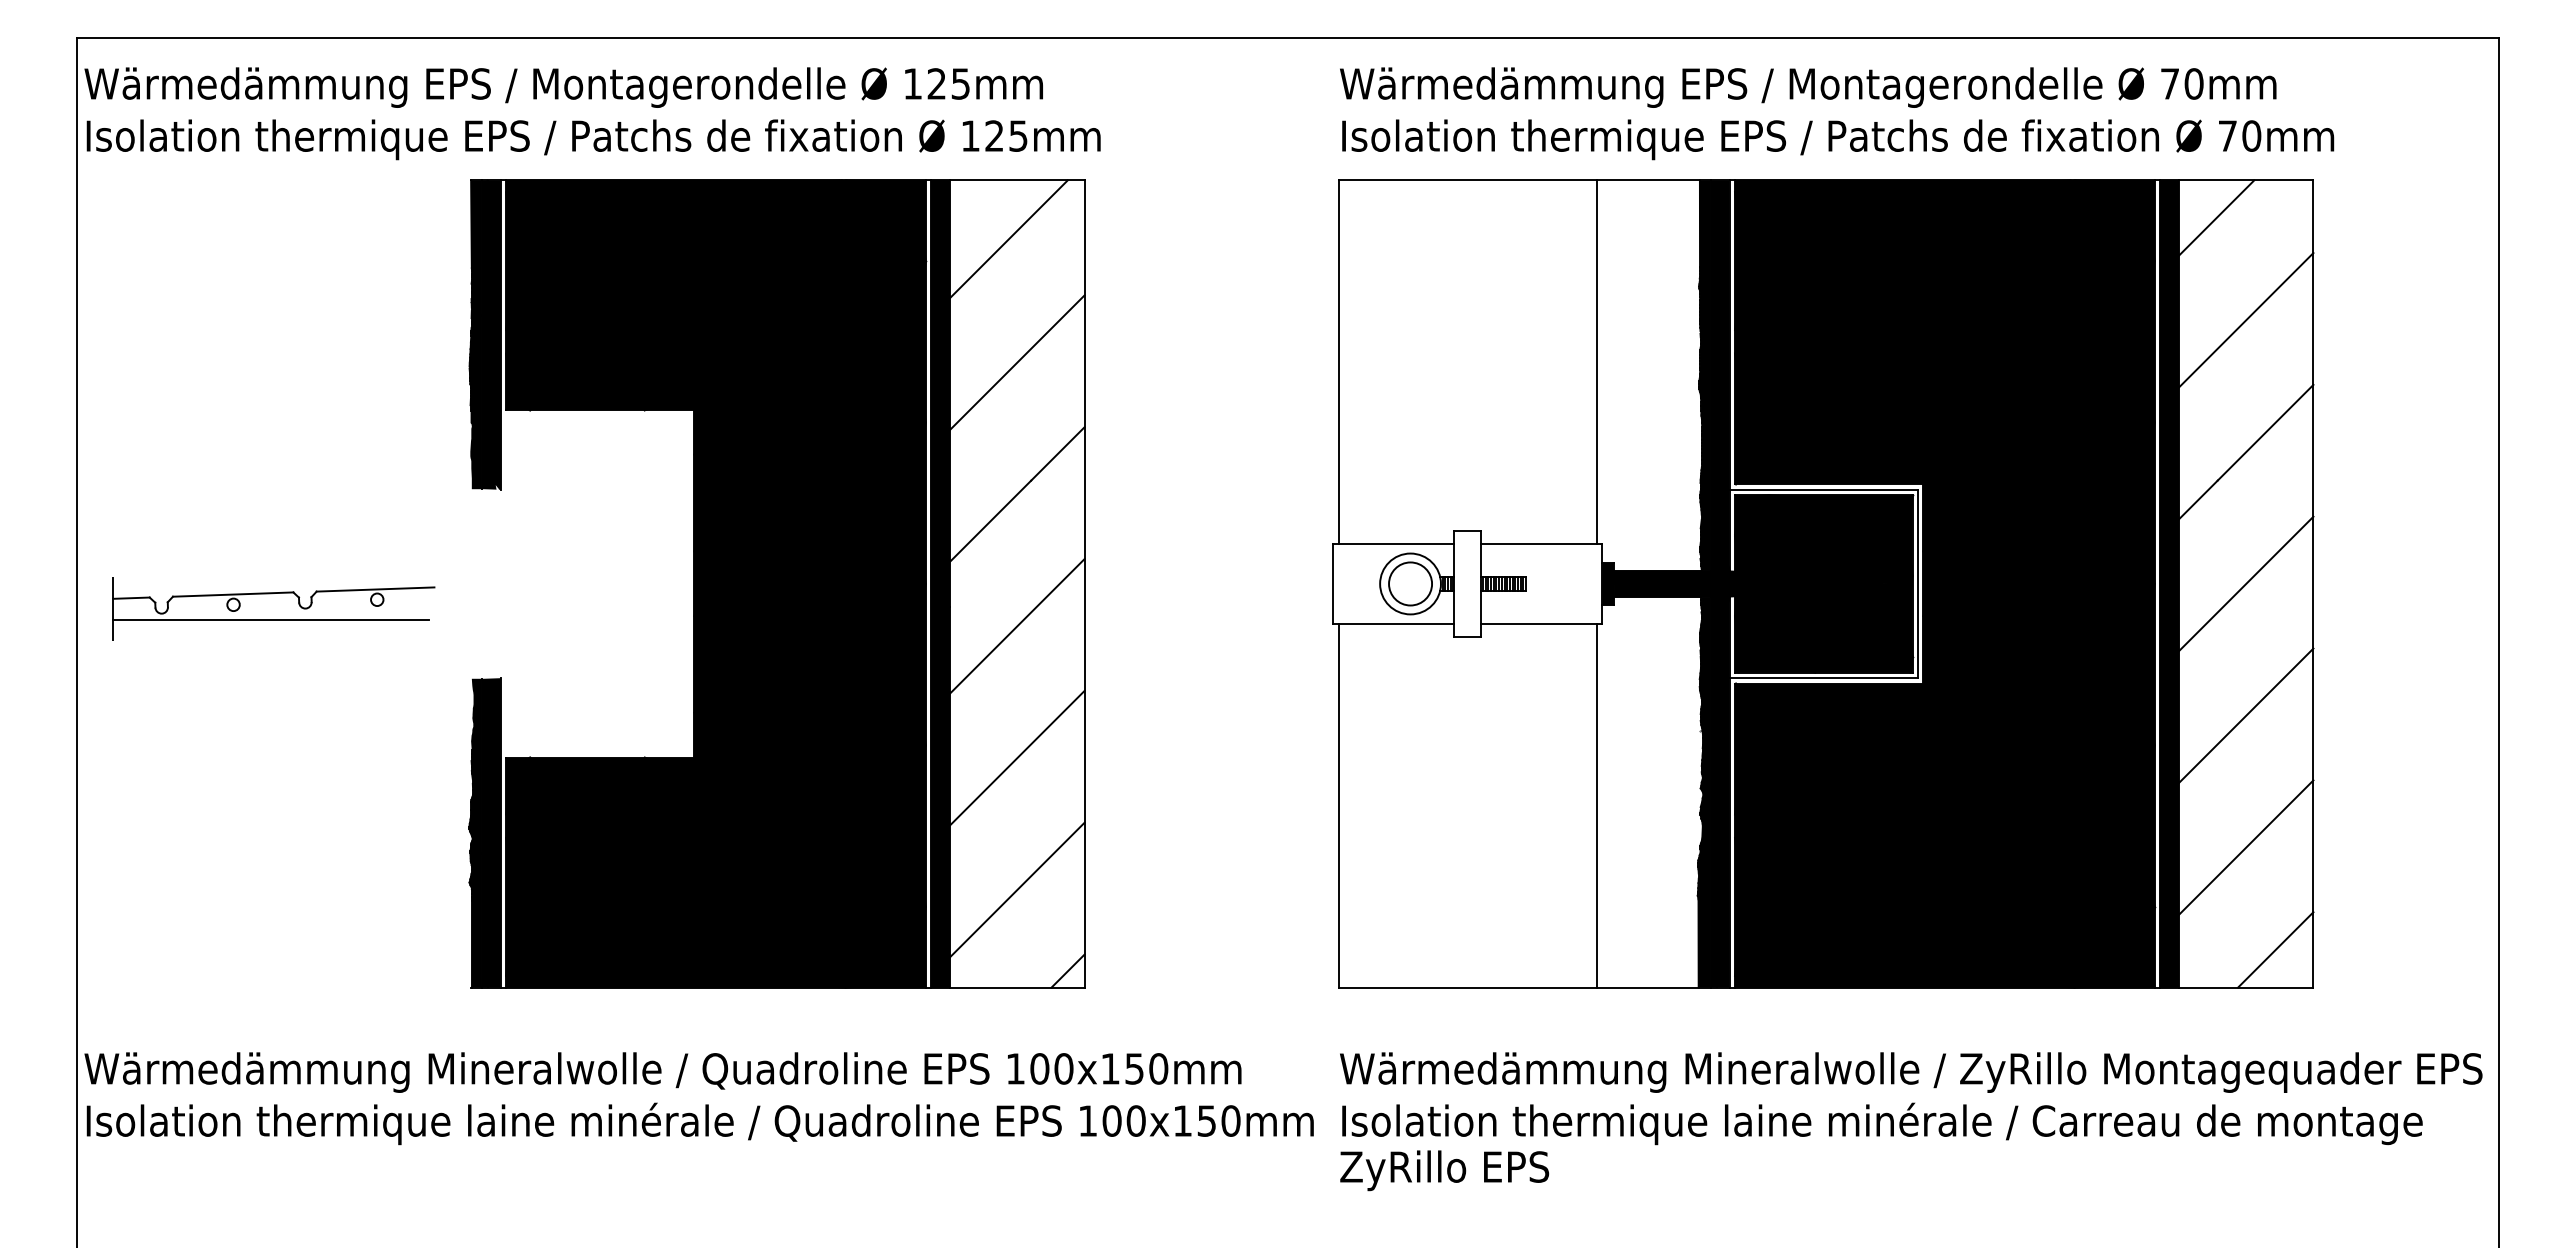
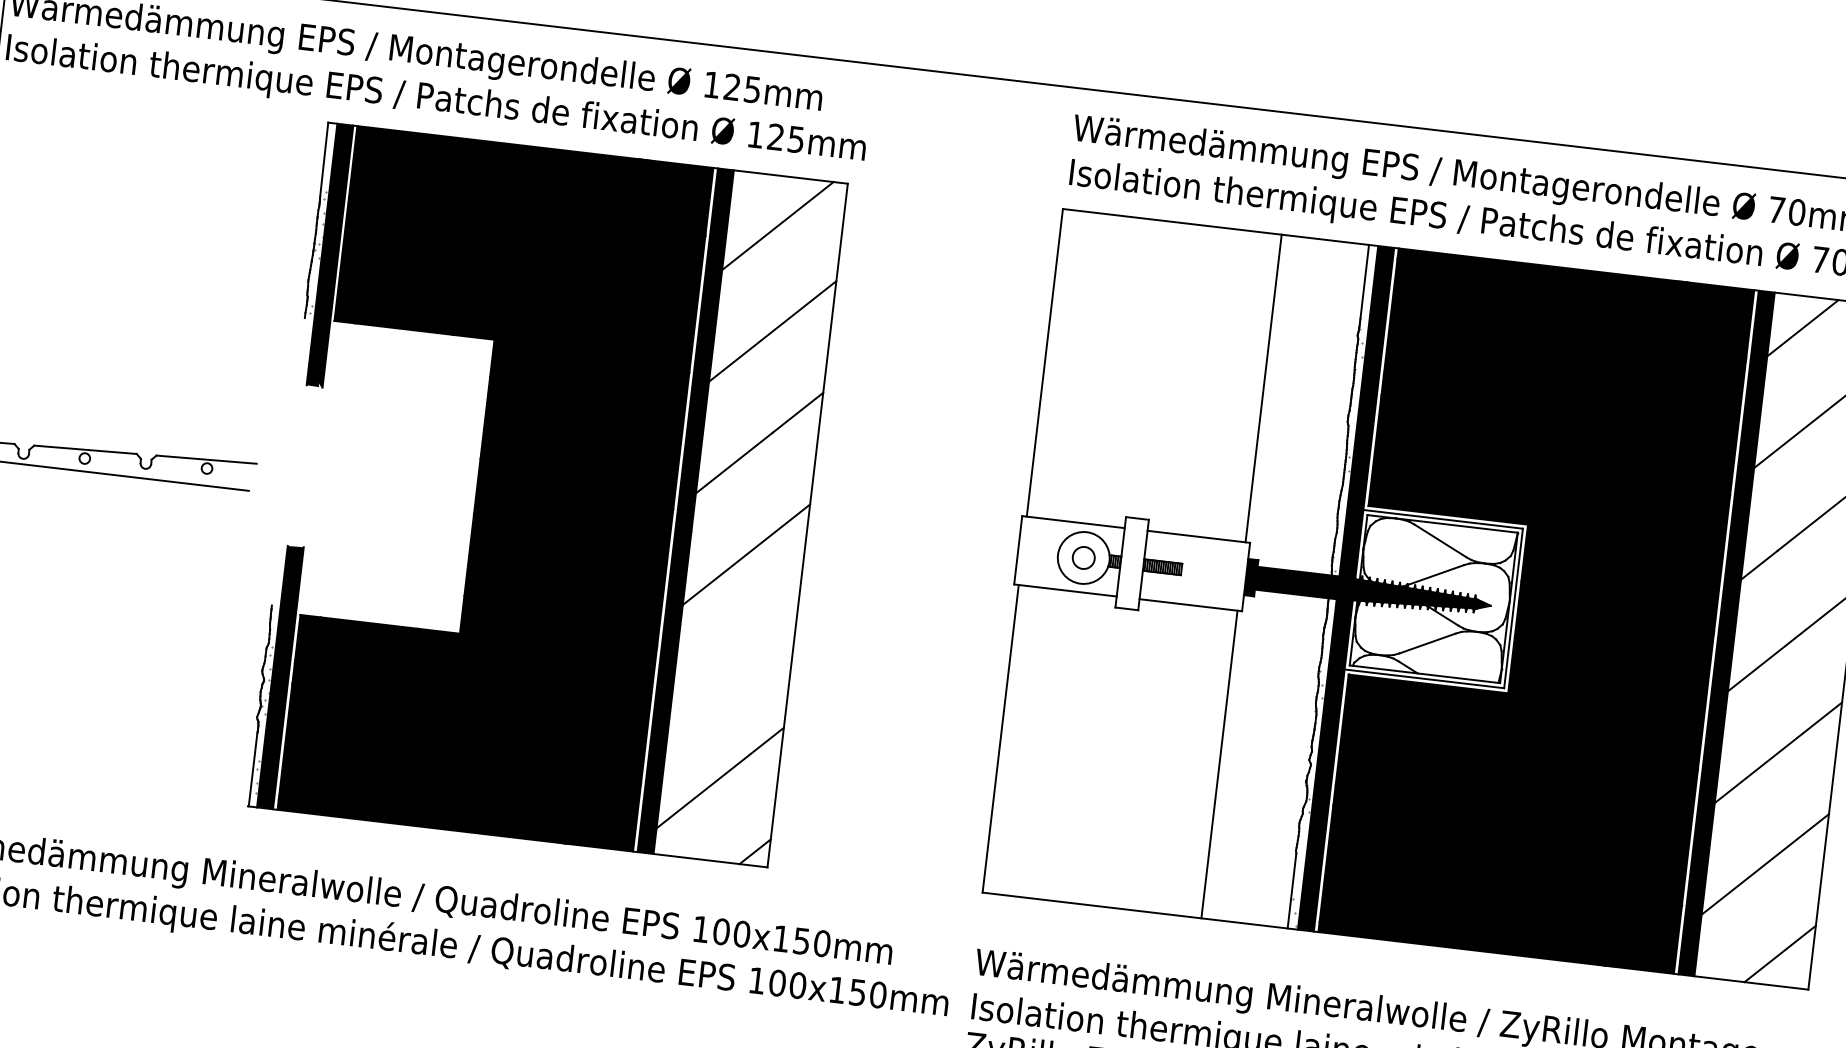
fill: (475, 334) -> (316, 253), removed
fill: (1704, 375) -> (1353, 410), removed
circle: (1410, 583) -> (1083, 557), size x0.6
fill: (1823, 583) -> (1433, 598), removed
line: (1017, 757) -> (733, 665), removed
fill: (1703, 792) -> (1311, 763), removed
fill: (475, 832) -> (267, 675), removed

